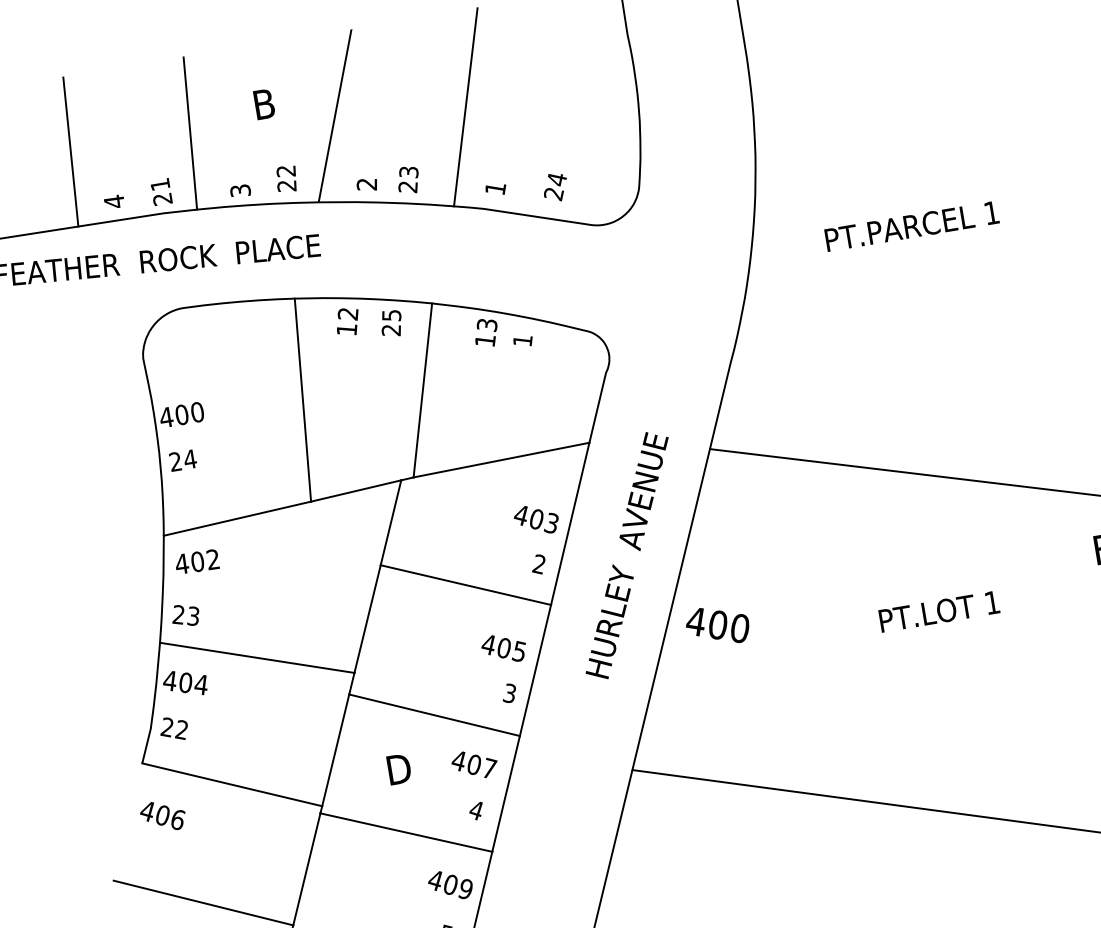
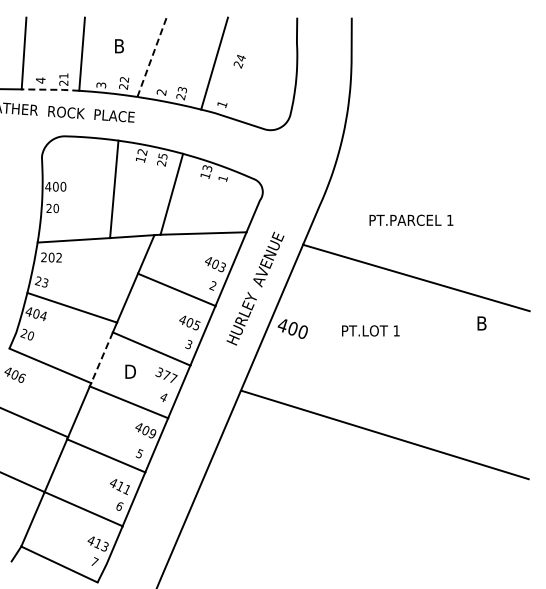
line: (335, 111) -> (152, 55), solid -> dashed
text: (554, 187) -> (239, 61), moved
line: (139, 216) -> (51, 89), solid -> dashed
text: (911, 224) -> (411, 219), moved
text: (190, 459) -> (56, 208), 24 -> 20
text: (180, 564) -> (43, 257), 402 -> 202
text: (938, 610) -> (370, 330), moved
text: (181, 729) -> (30, 335), 22 -> 20
line: (336, 749) -> (102, 357), solid -> dashed
text: (465, 761) -> (162, 373), 407 -> 377

